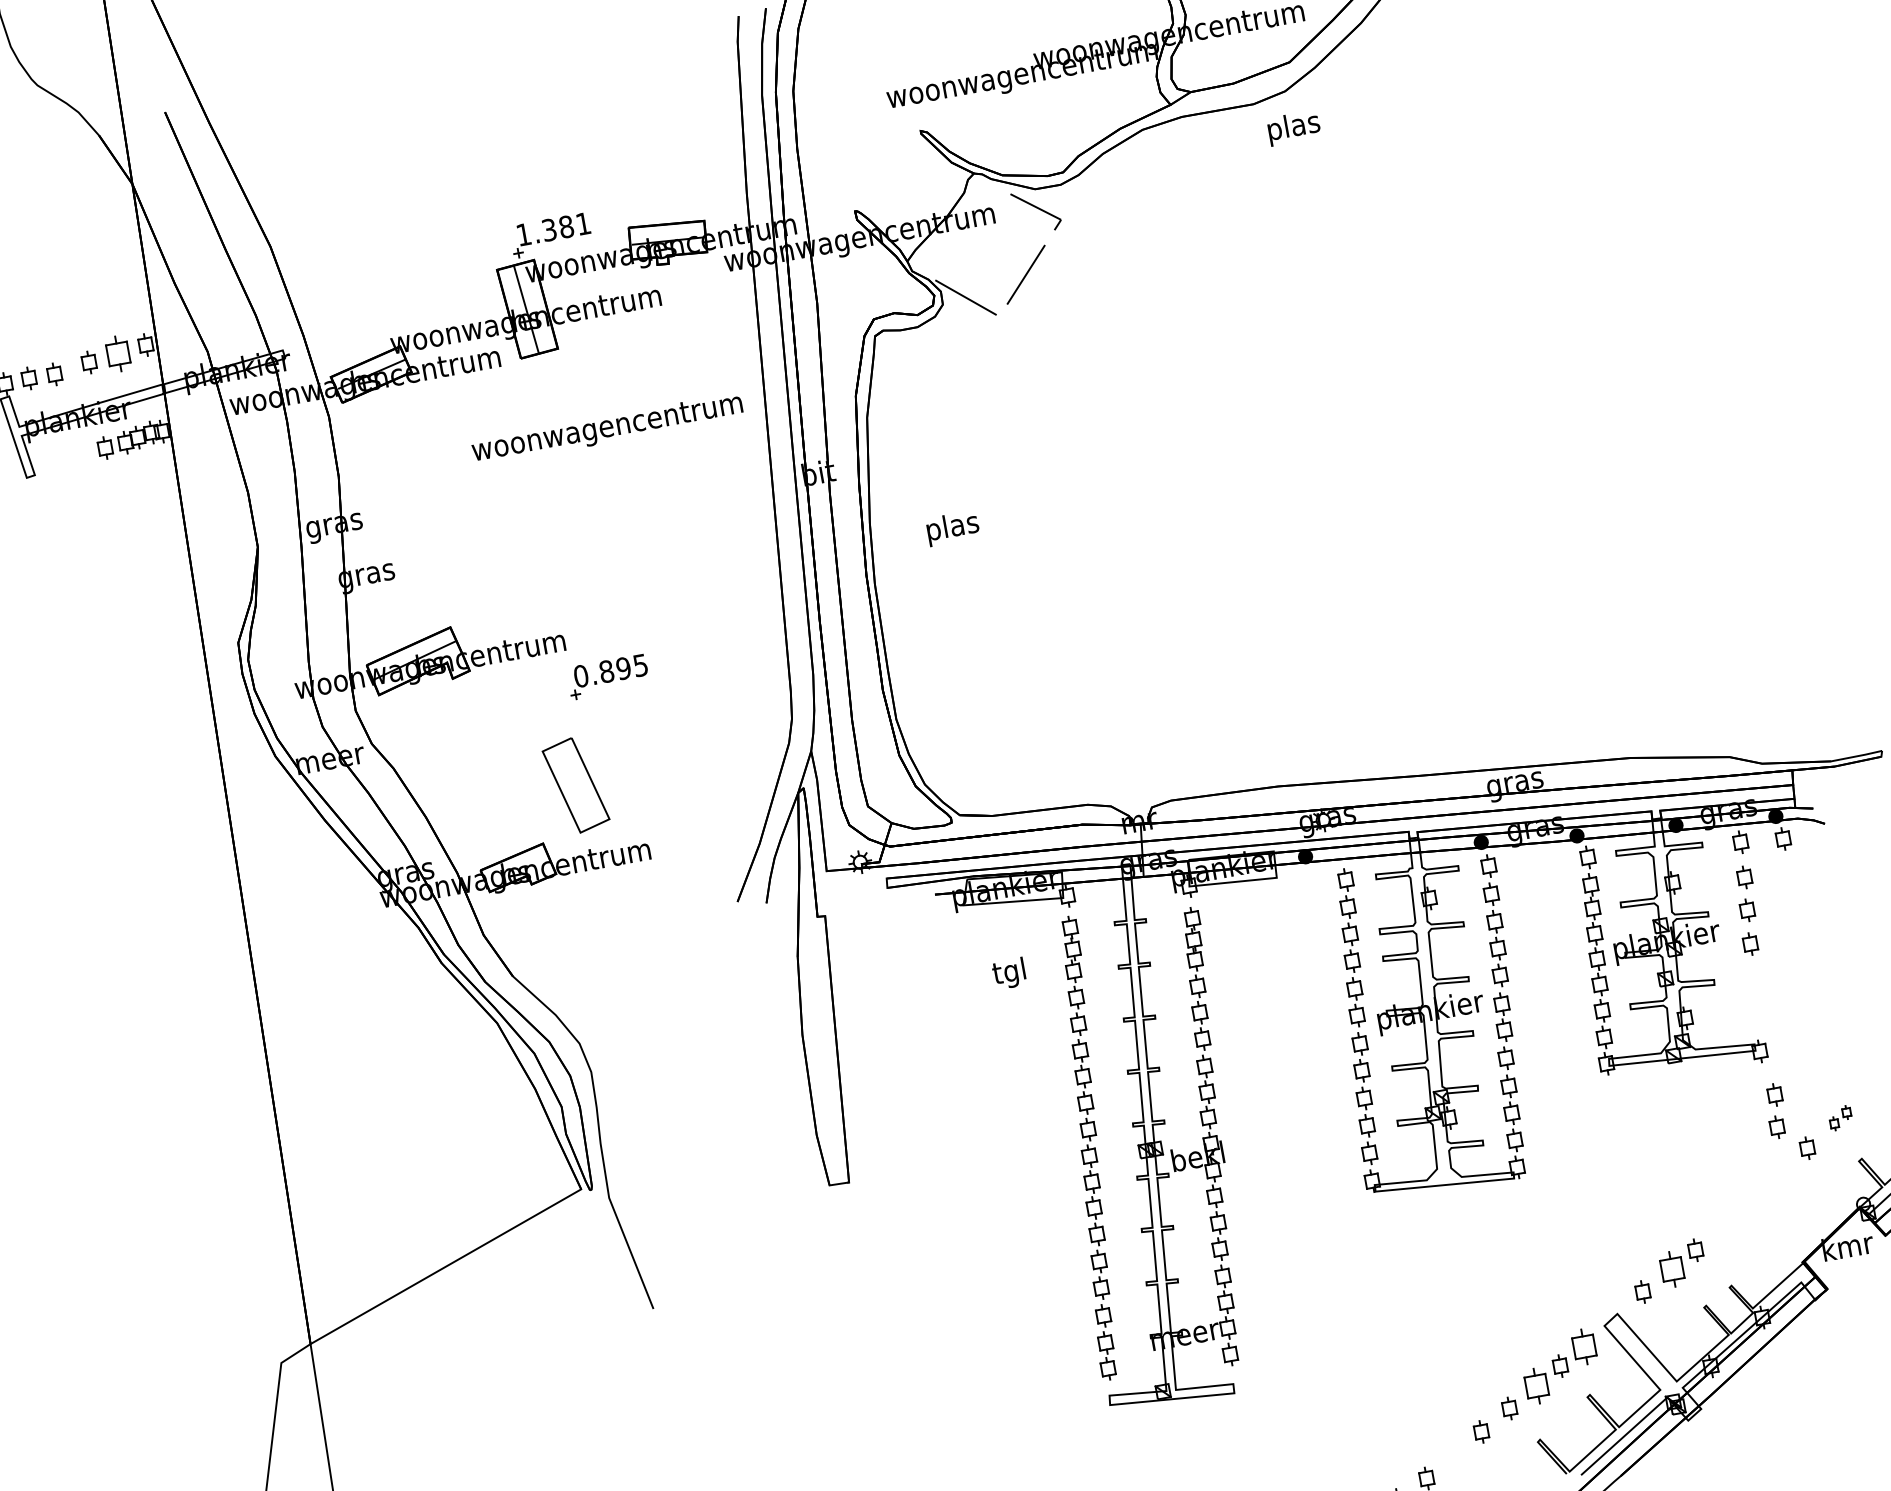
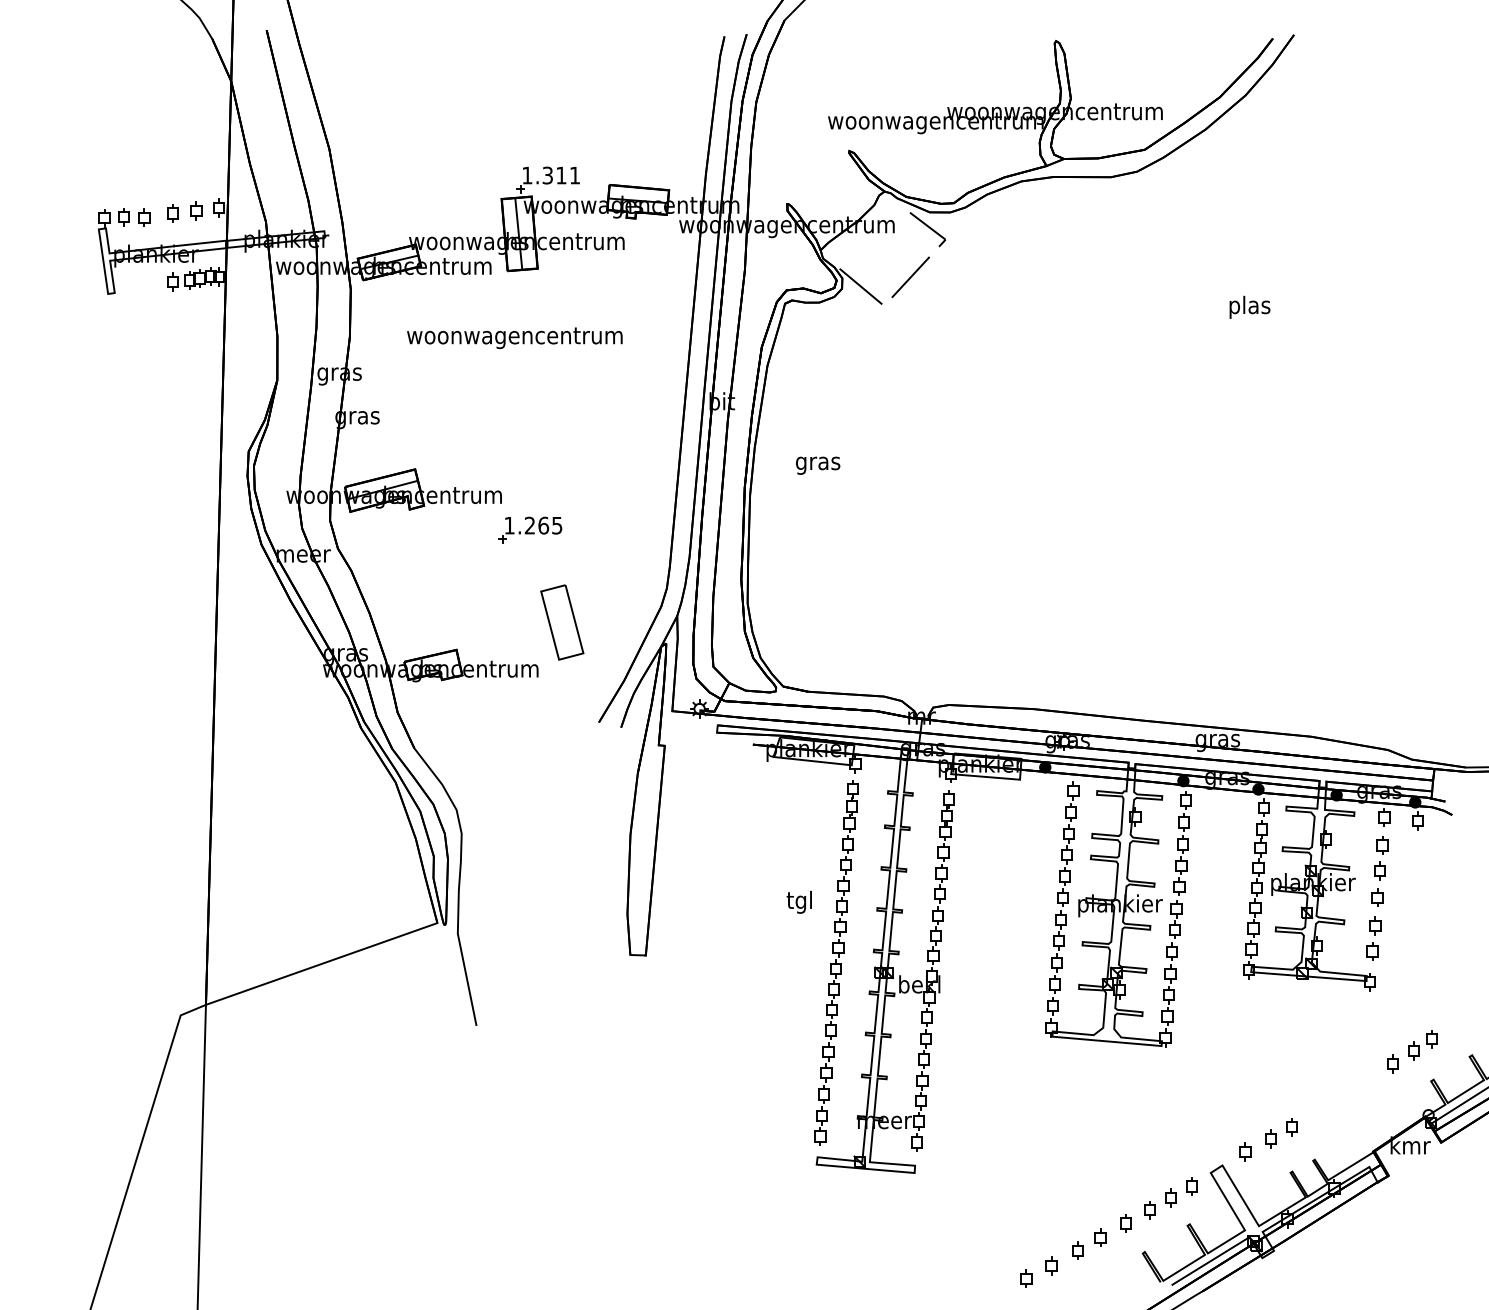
text: (1293, 127) -> (1249, 306), moved
text: (566, 226) -> (561, 175), 1.381 -> 1.311
part: (118, 353) -> (196, 210), size x0.62
text: (607, 428) -> (514, 337), moved
text: (953, 528) -> (818, 463), plas -> gras
text: (602, 672) -> (526, 525), 0.895 -> 1.265
part: (576, 785) -> (562, 622), moved
text: (1008, 972) -> (798, 901), moved
part: (1775, 1110) -> (1373, 938), moved
part: (1840, 1118) -> (1422, 1045), size x1.67
part: (1671, 1269) -> (1270, 1138), size x0.62
part: (1583, 1347) -> (1191, 1186), size x0.62
part: (1536, 1386) -> (1149, 1210), size x0.62
part: (1455, 1453) -> (1077, 1250), added

